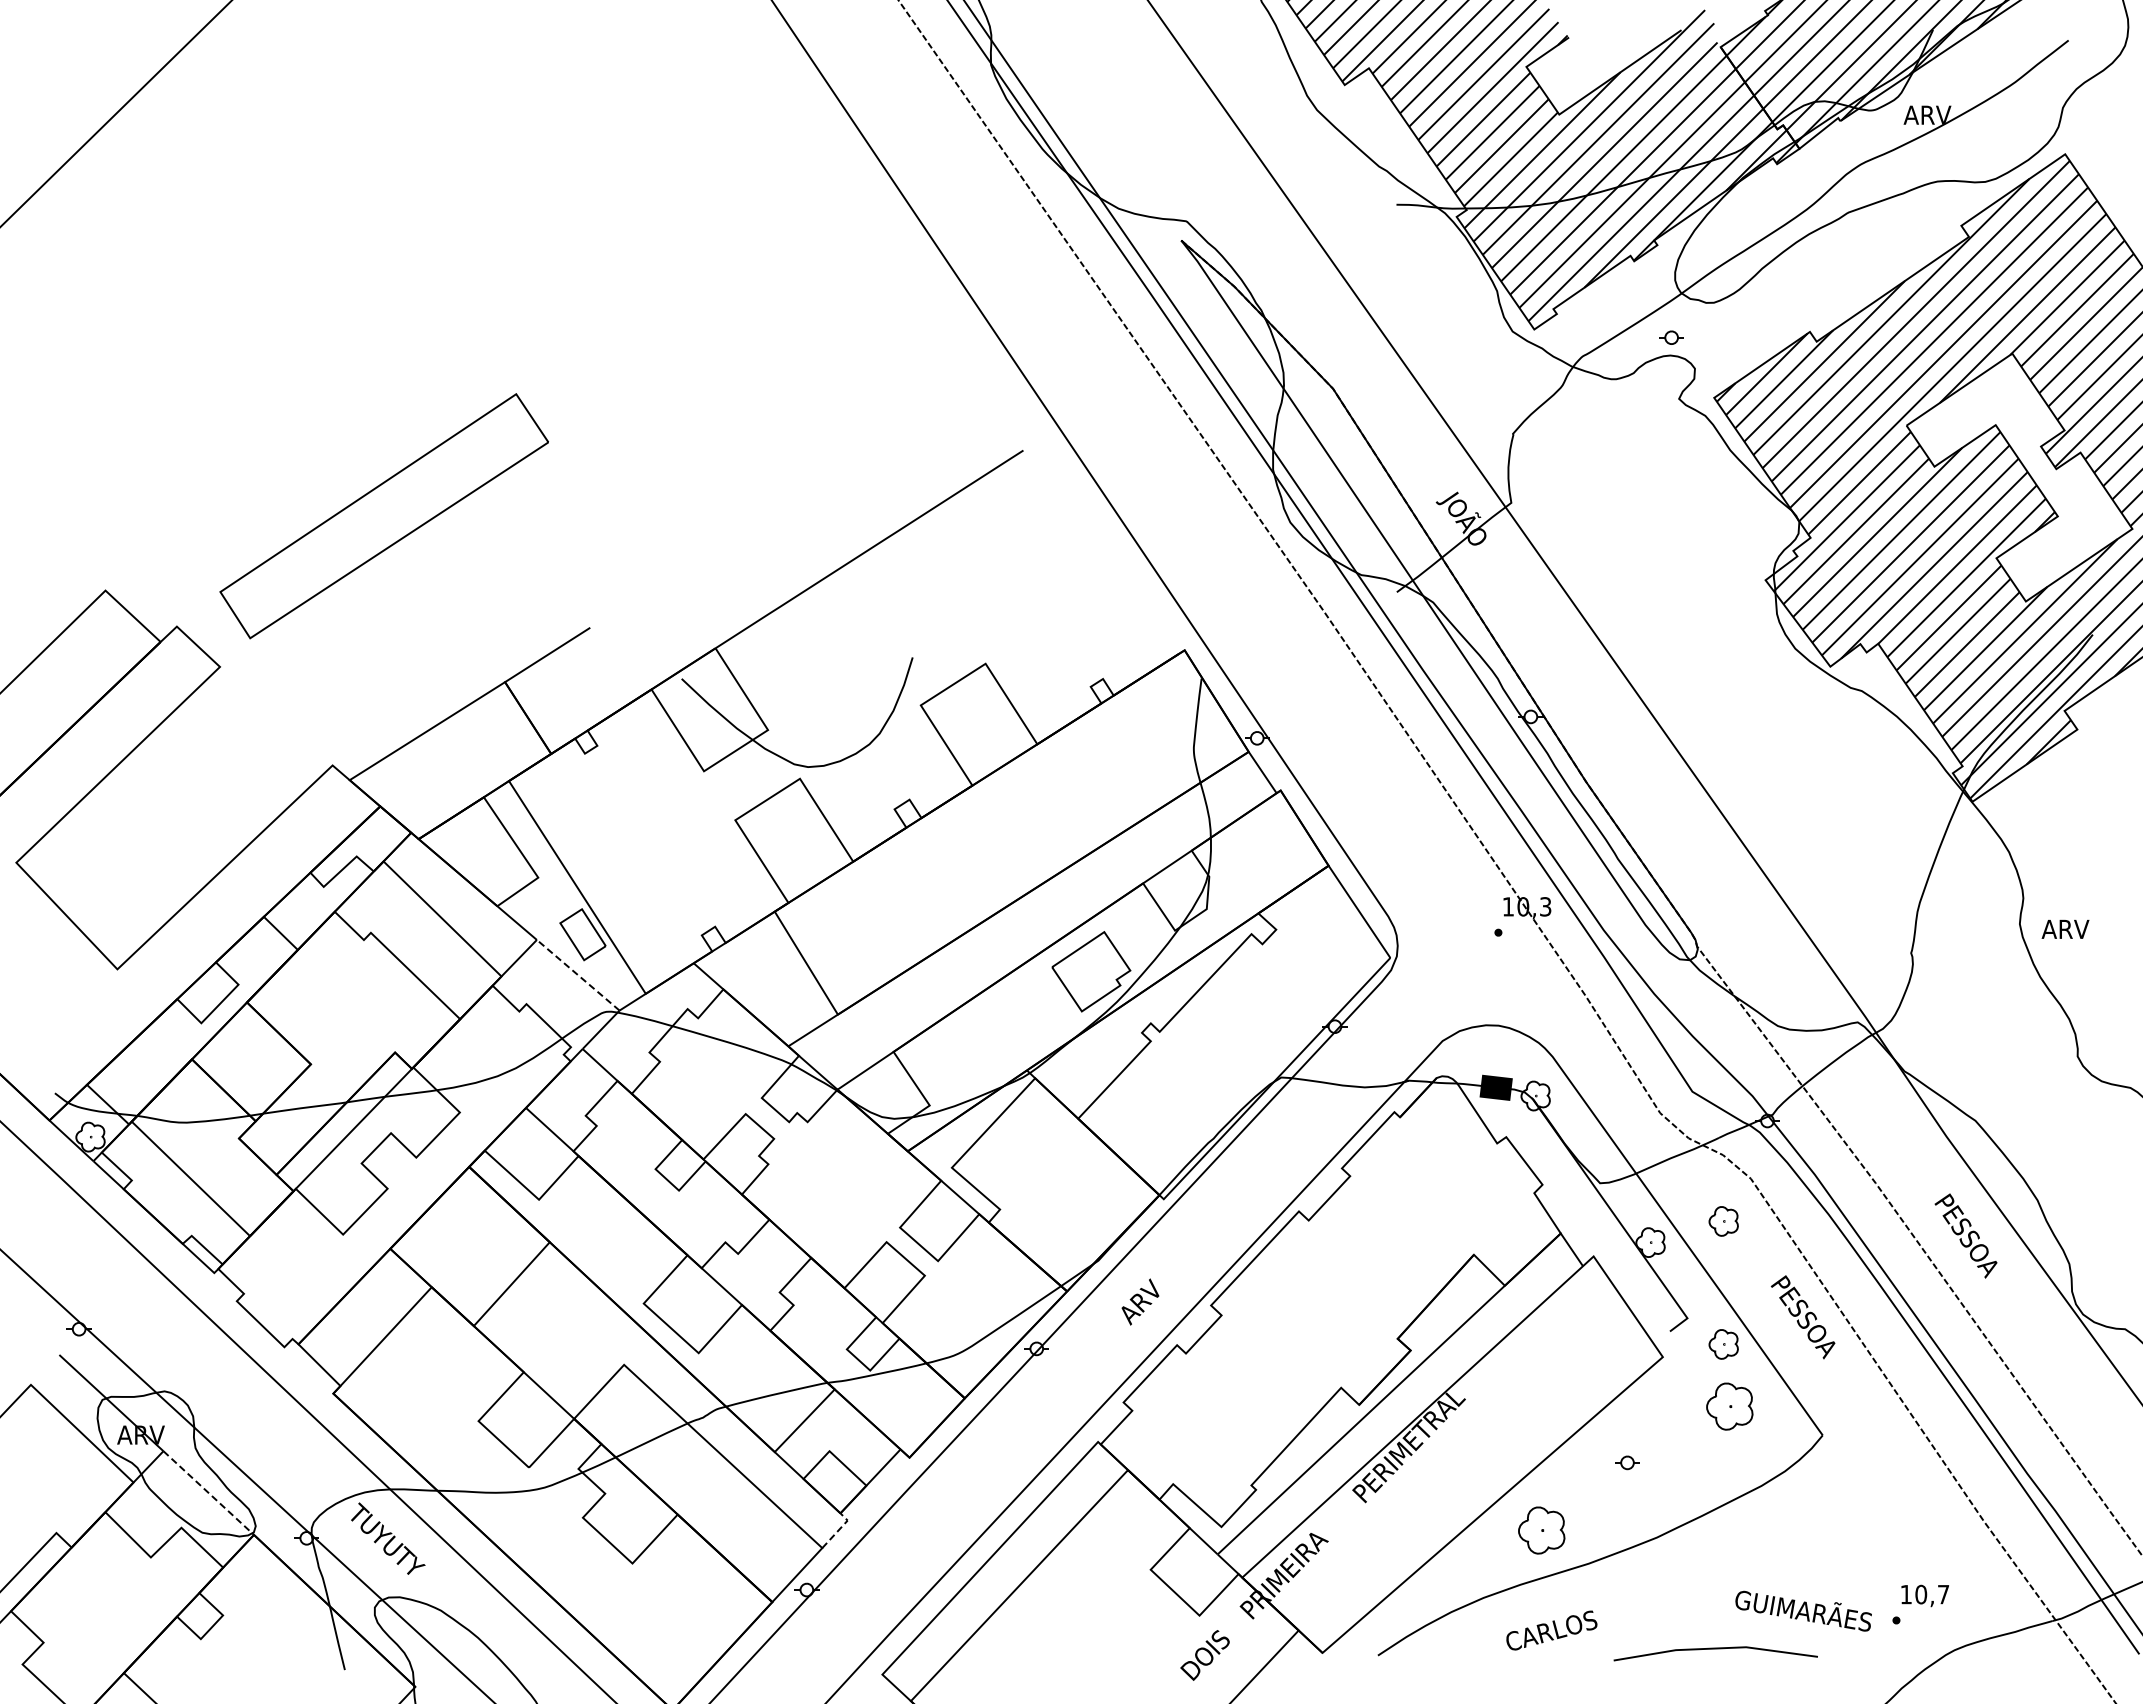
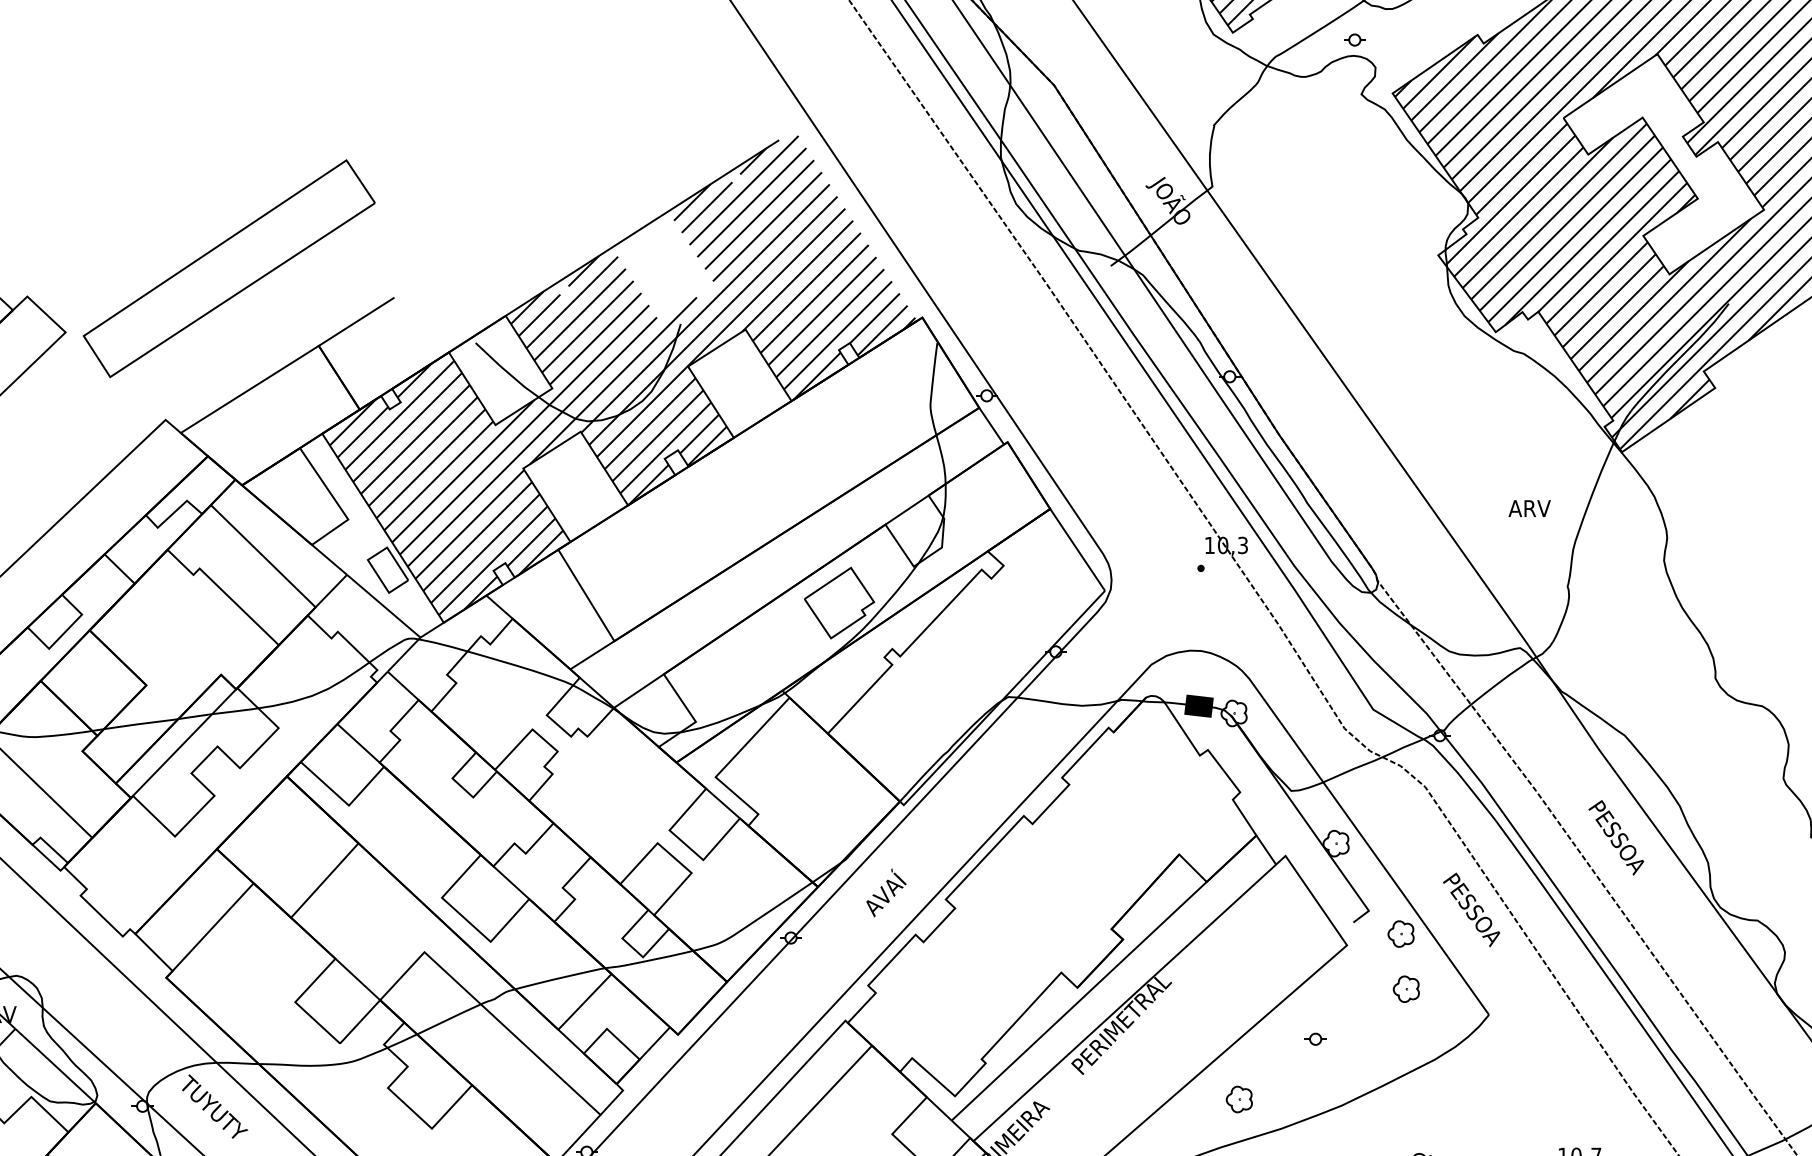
part: (383, 516) -> (228, 268), moved
hatch: (846, 715) -> (622, 375), added
text: (2065, 929) -> (1529, 508), moved
line: (577, 974) -> (383, 605), dashed -> solid
part: (1723, 1221) -> (1400, 824), removed
text: (1147, 1291) -> (889, 887), ARV -> AVAÍ
part: (1729, 1406) -> (1406, 989), size x0.62
line: (208, 1493) -> (55, 1066), dashed -> solid
line: (839, 1529) -> (615, 1098), dashed -> solid
part: (1541, 1530) -> (1239, 1099), size x0.62

